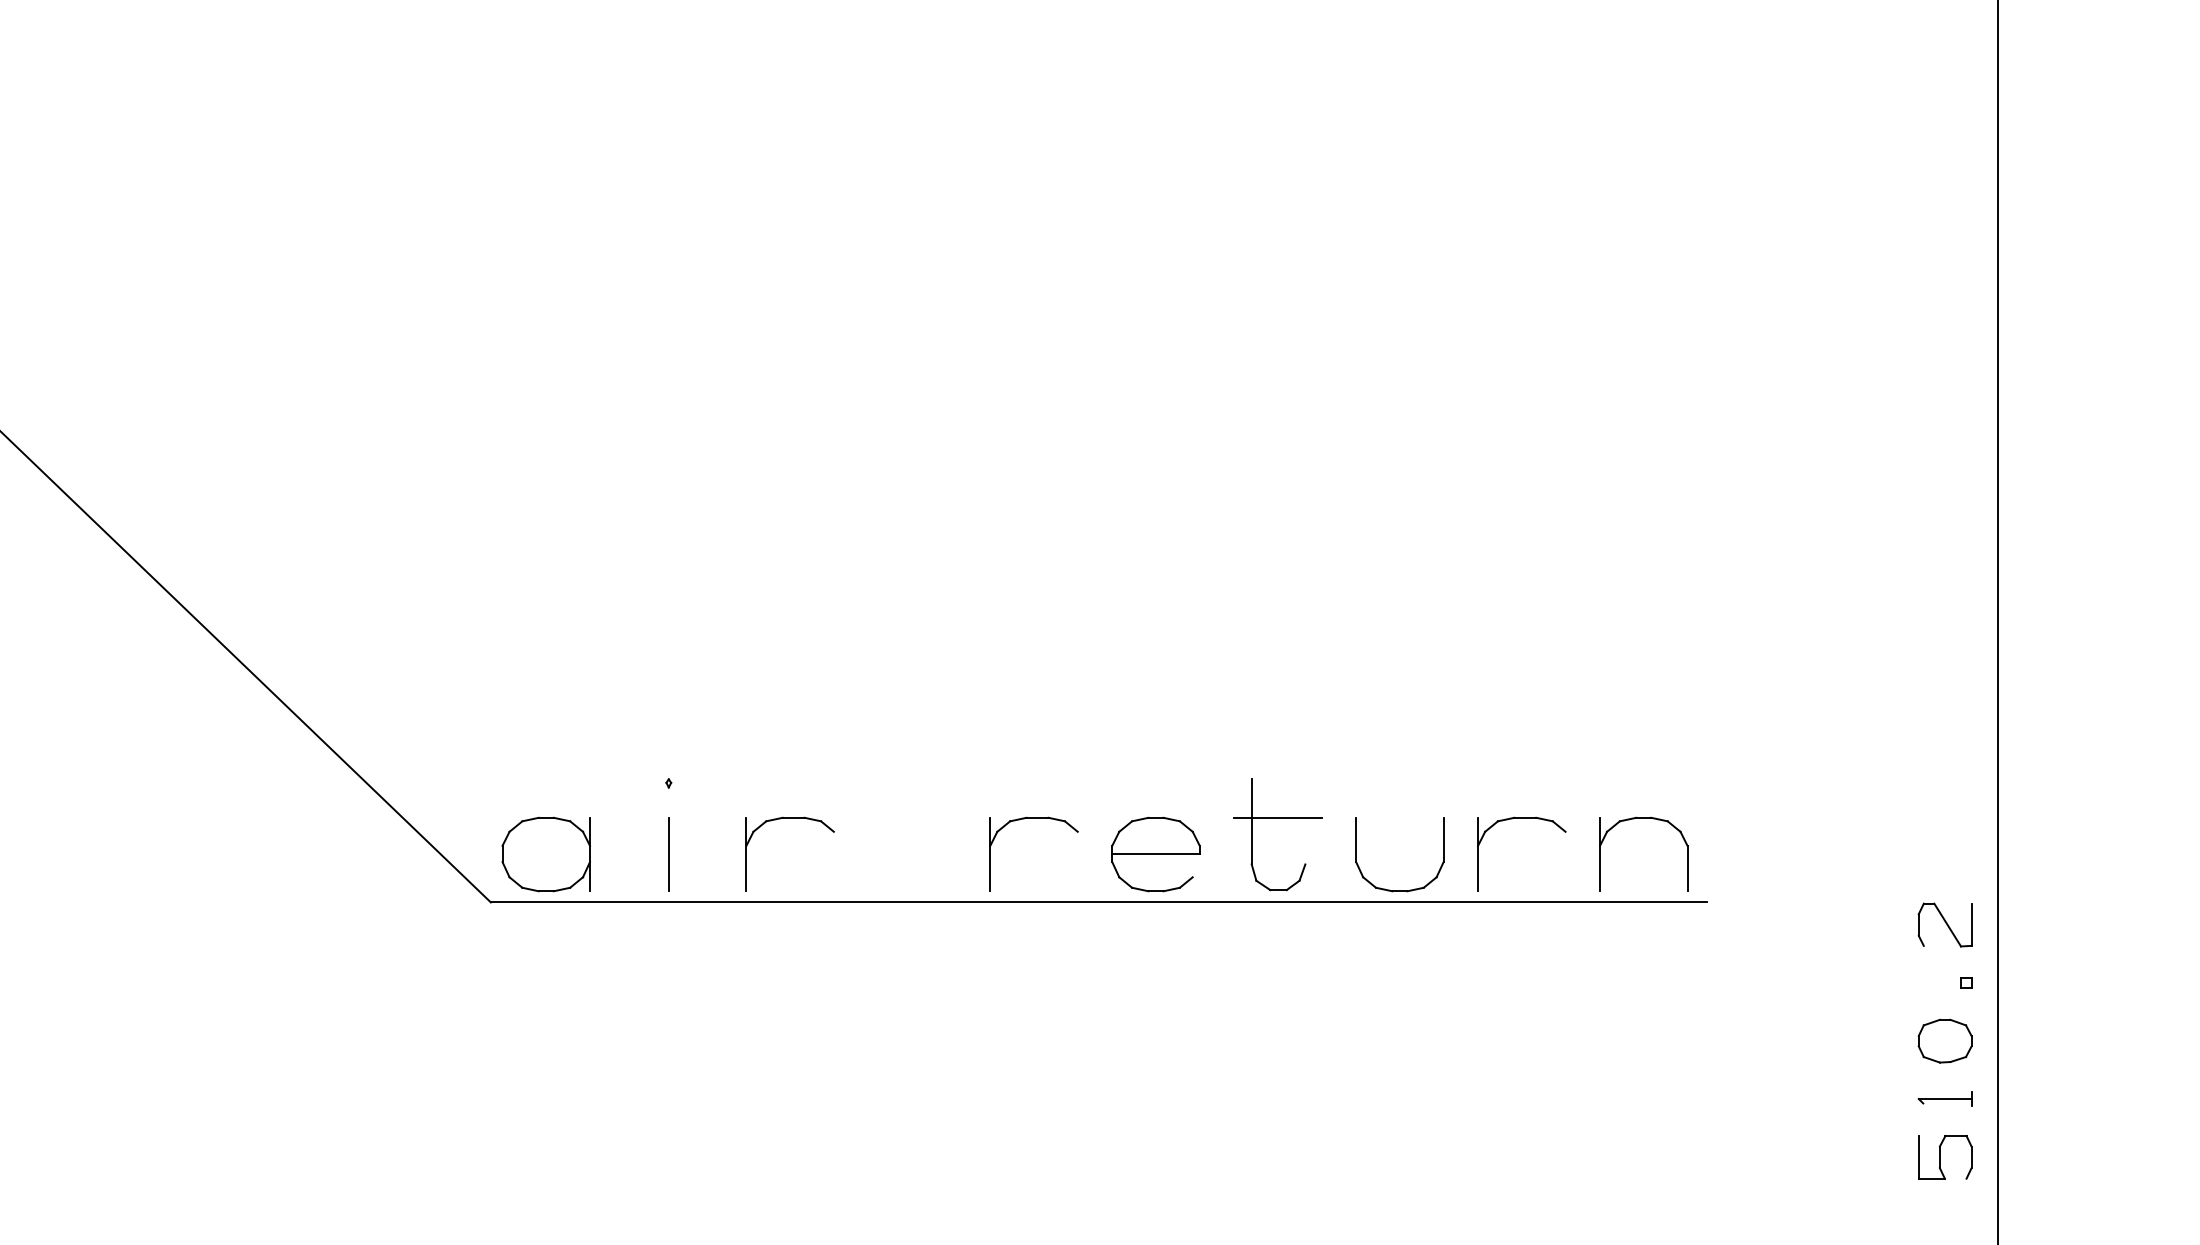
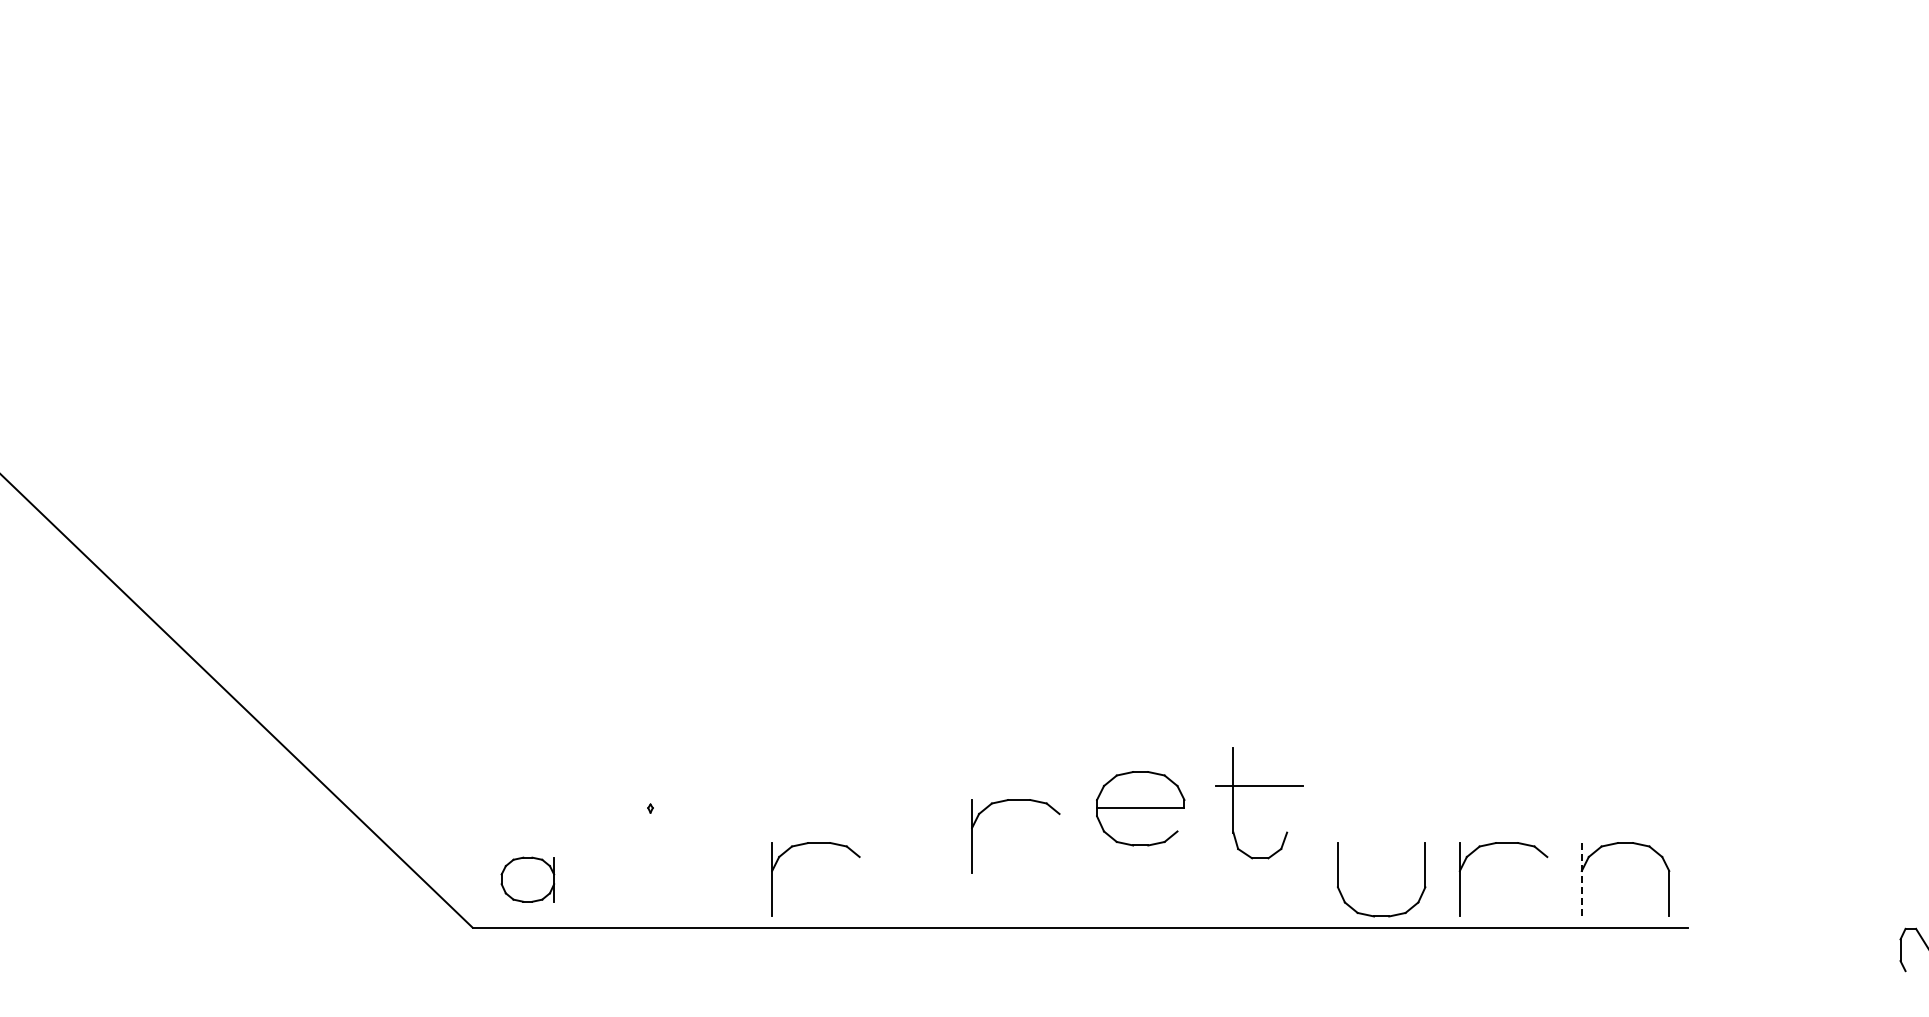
part: (789, 818) -> (815, 843), moved
part: (1033, 818) -> (1015, 800), moved
part: (1277, 818) -> (1259, 786), moved
part: (545, 854) -> (527, 879), size x0.6
line: (668, 854) -> (650, 879), removed
part: (1155, 854) -> (1140, 808), moved
line: (1600, 854) -> (1582, 879), solid -> dashed

